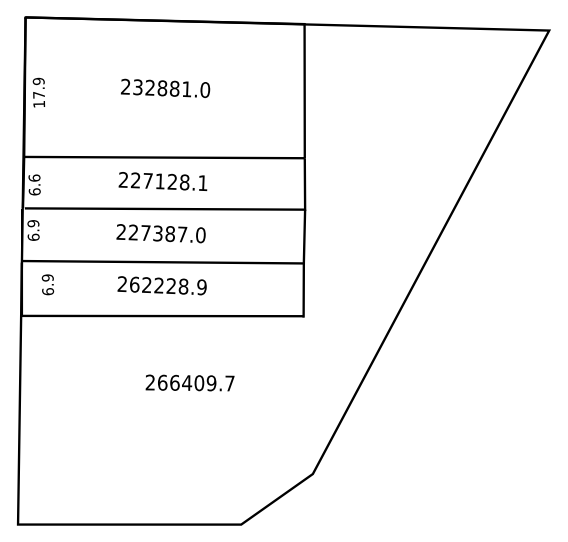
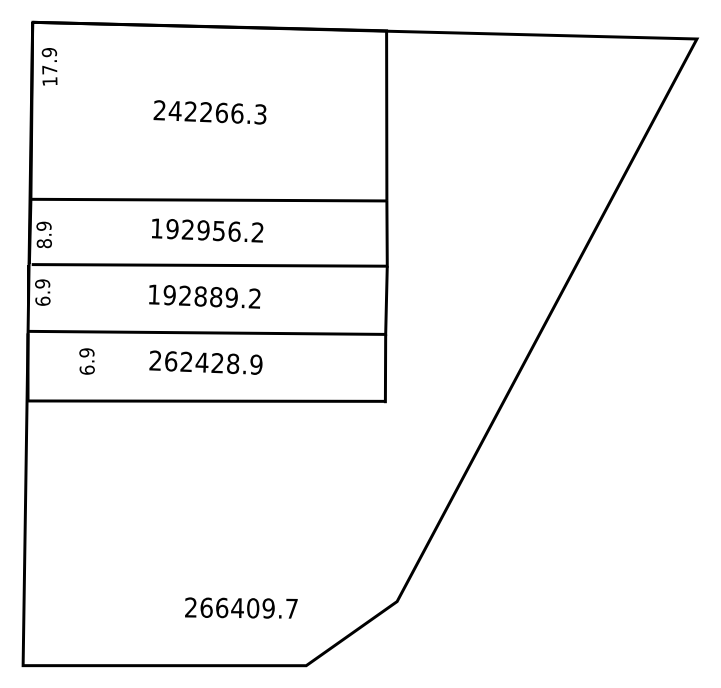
text: (171, 88) -> (217, 112), 232881.0 -> 242266.3
text: (38, 92) -> (49, 66), moved
text: (162, 181) -> (206, 230), 227128.1 -> 192956.2
text: (34, 184) -> (43, 234), 6.6 -> 8.9
text: (161, 233) -> (204, 296), 227387.0 -> 192889.2
text: (47, 284) -> (86, 361), moved
text: (158, 285) -> (201, 362), 262228.9 -> 262428.9
text: (190, 382) -> (241, 607), moved

